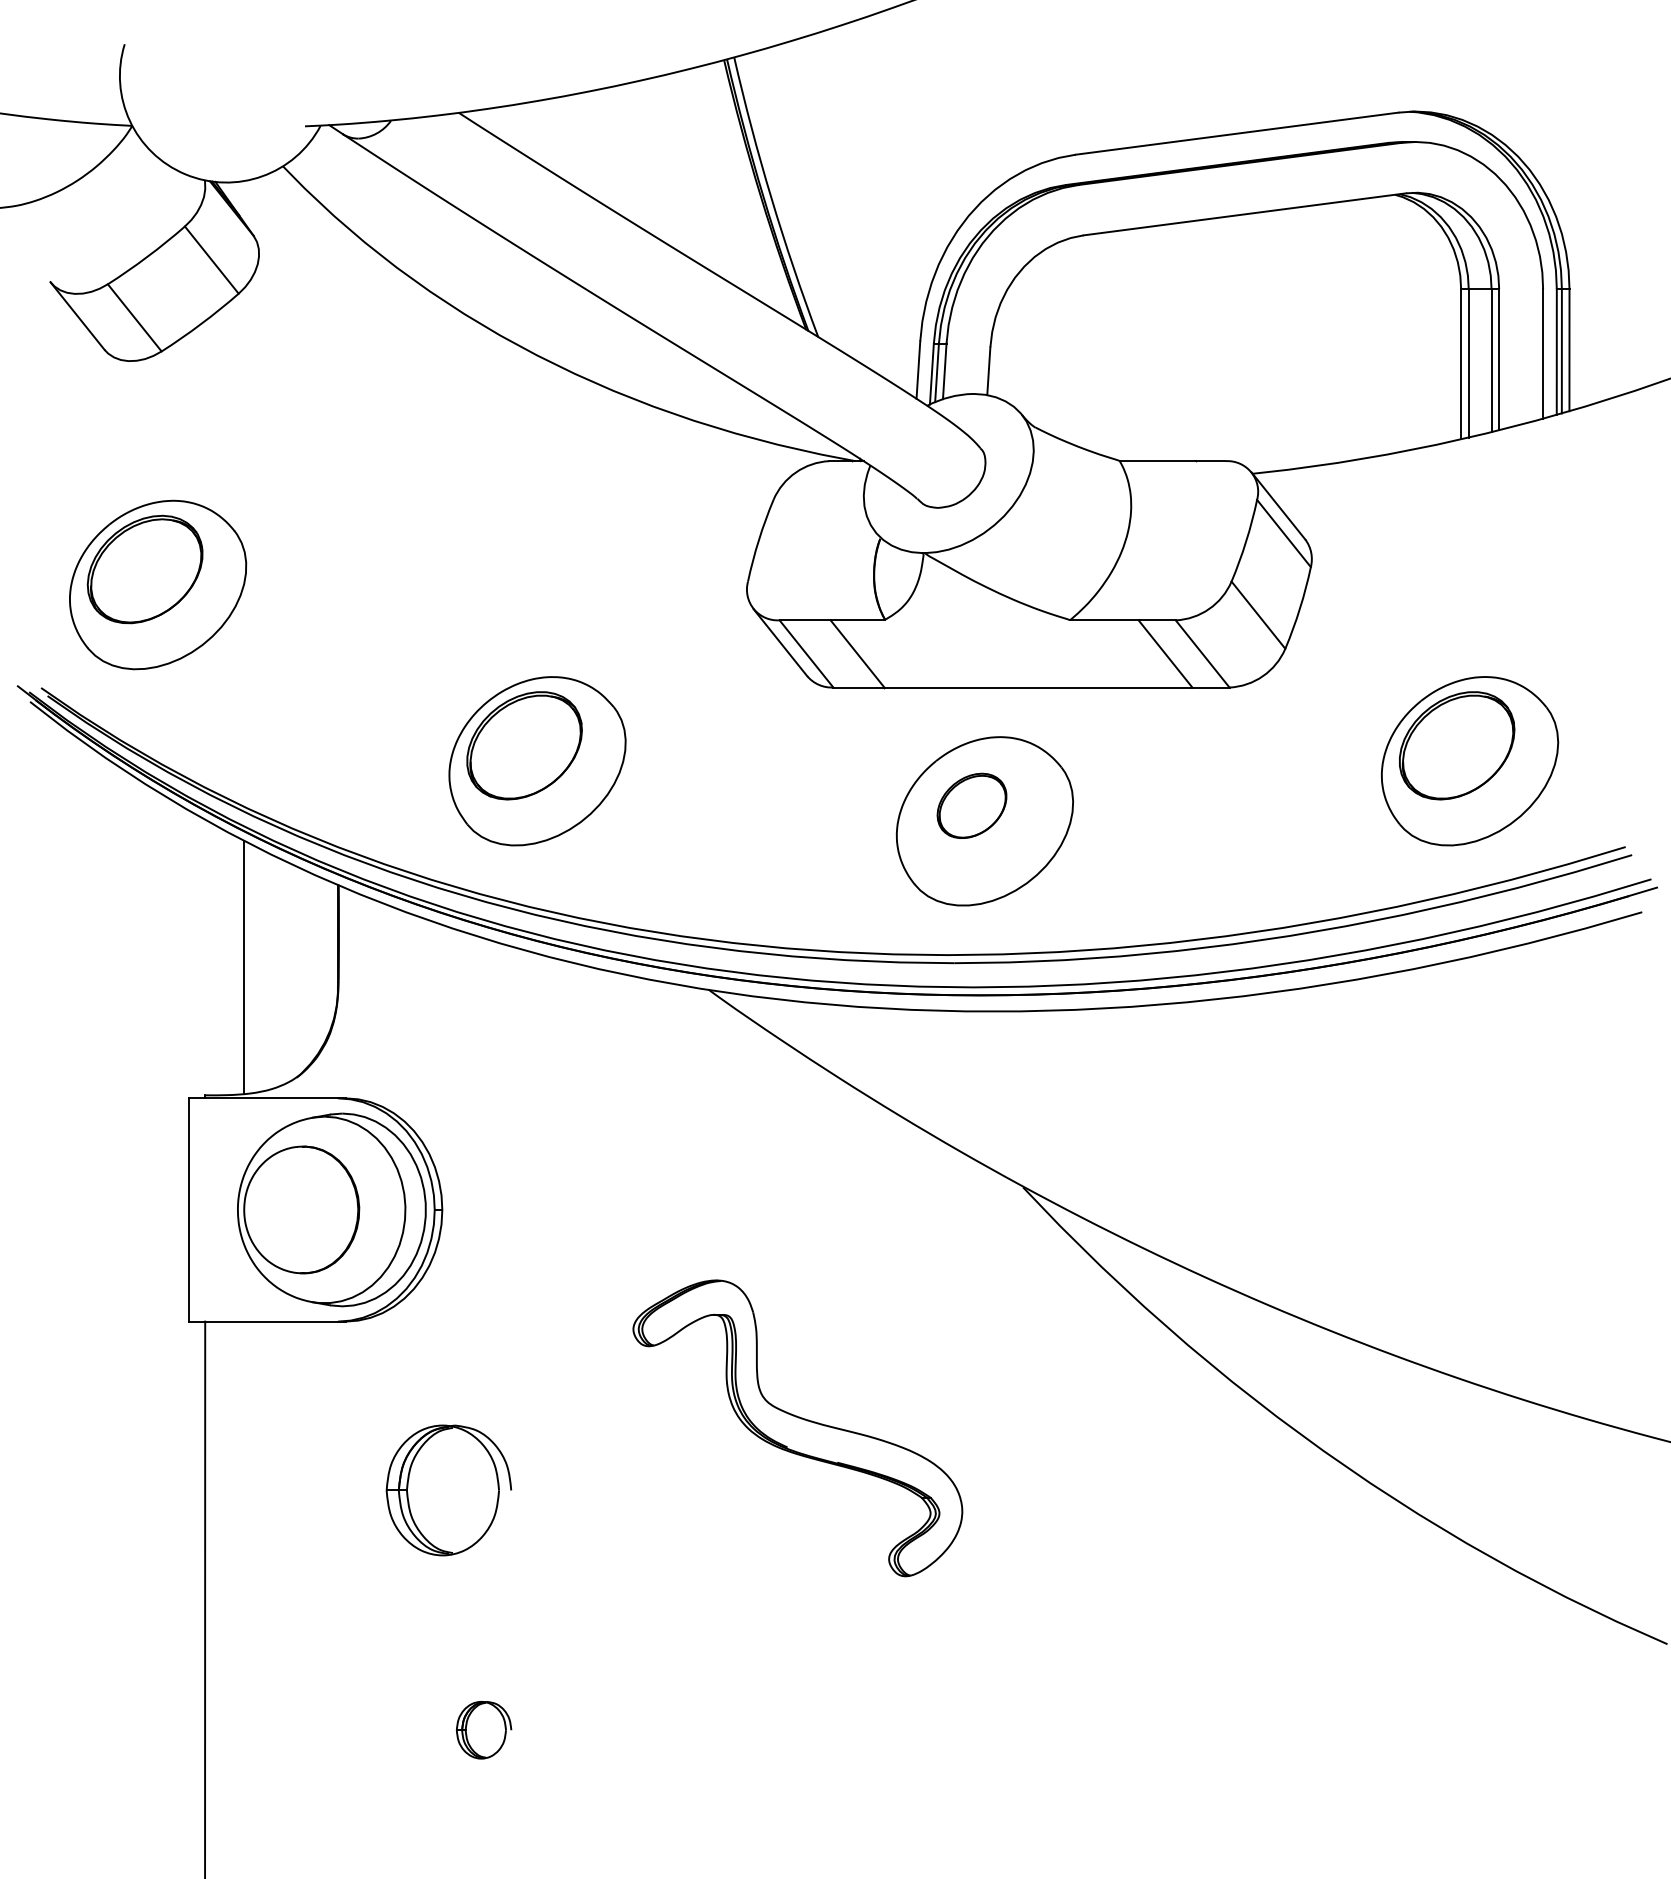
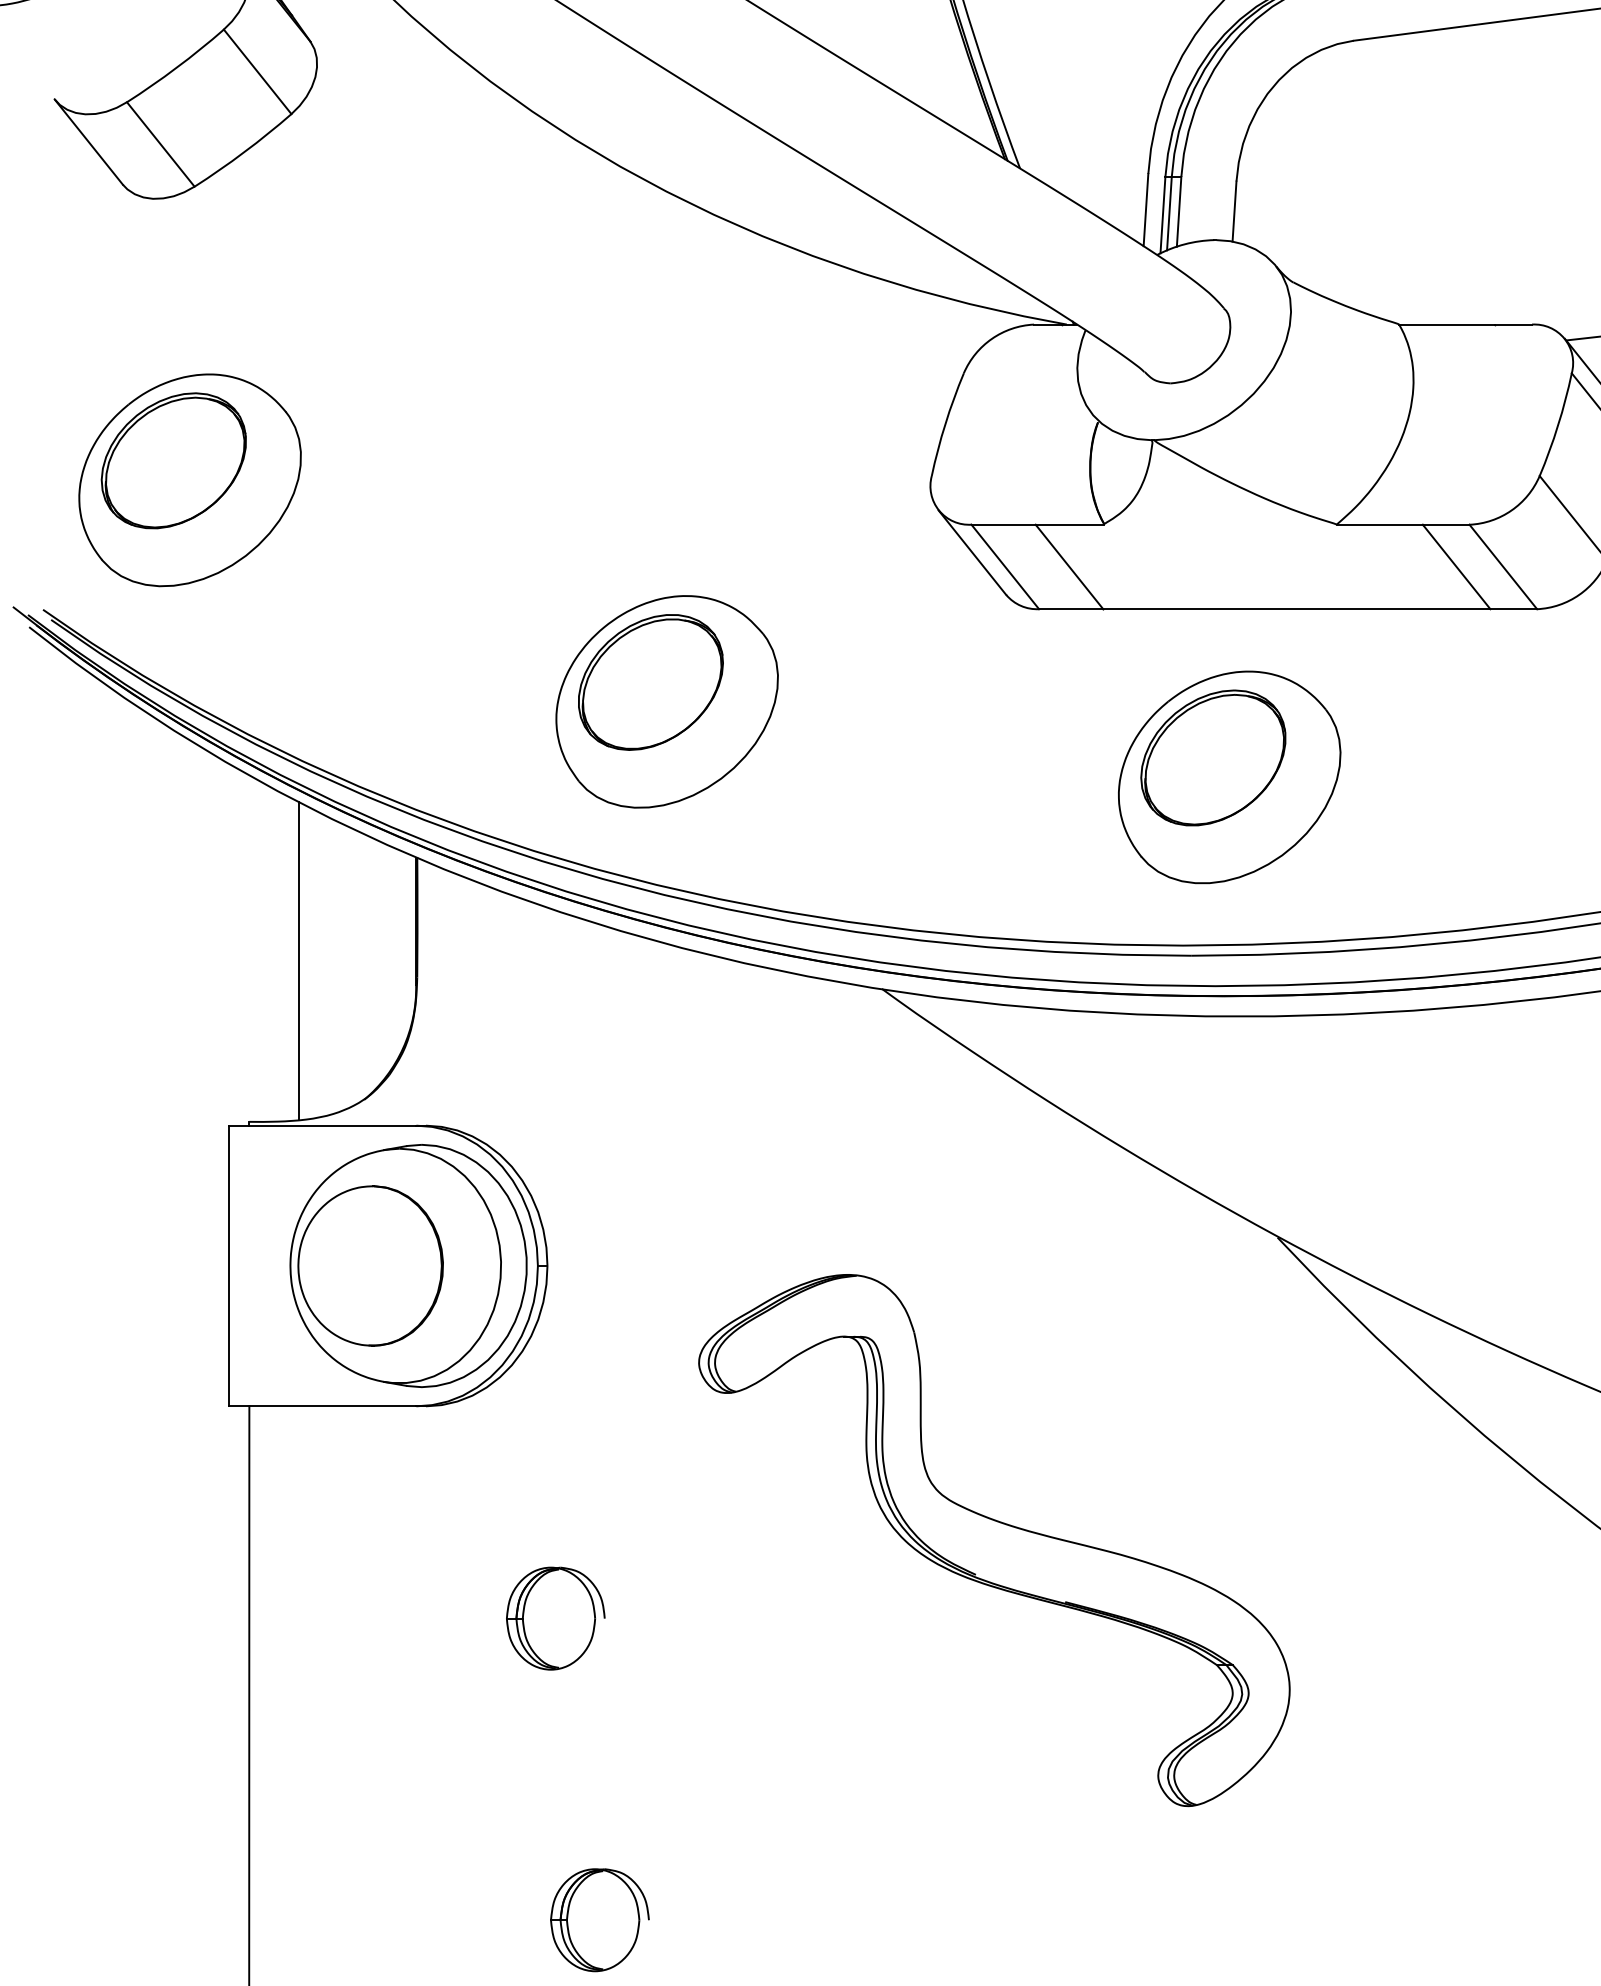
part: (971, 805) -> (1212, 757), size x1.67
part: (797, 1428) -> (993, 1540), size x1.43
part: (448, 1490) -> (555, 1618), size x0.62
part: (483, 1729) -> (599, 1919), size x1.43

